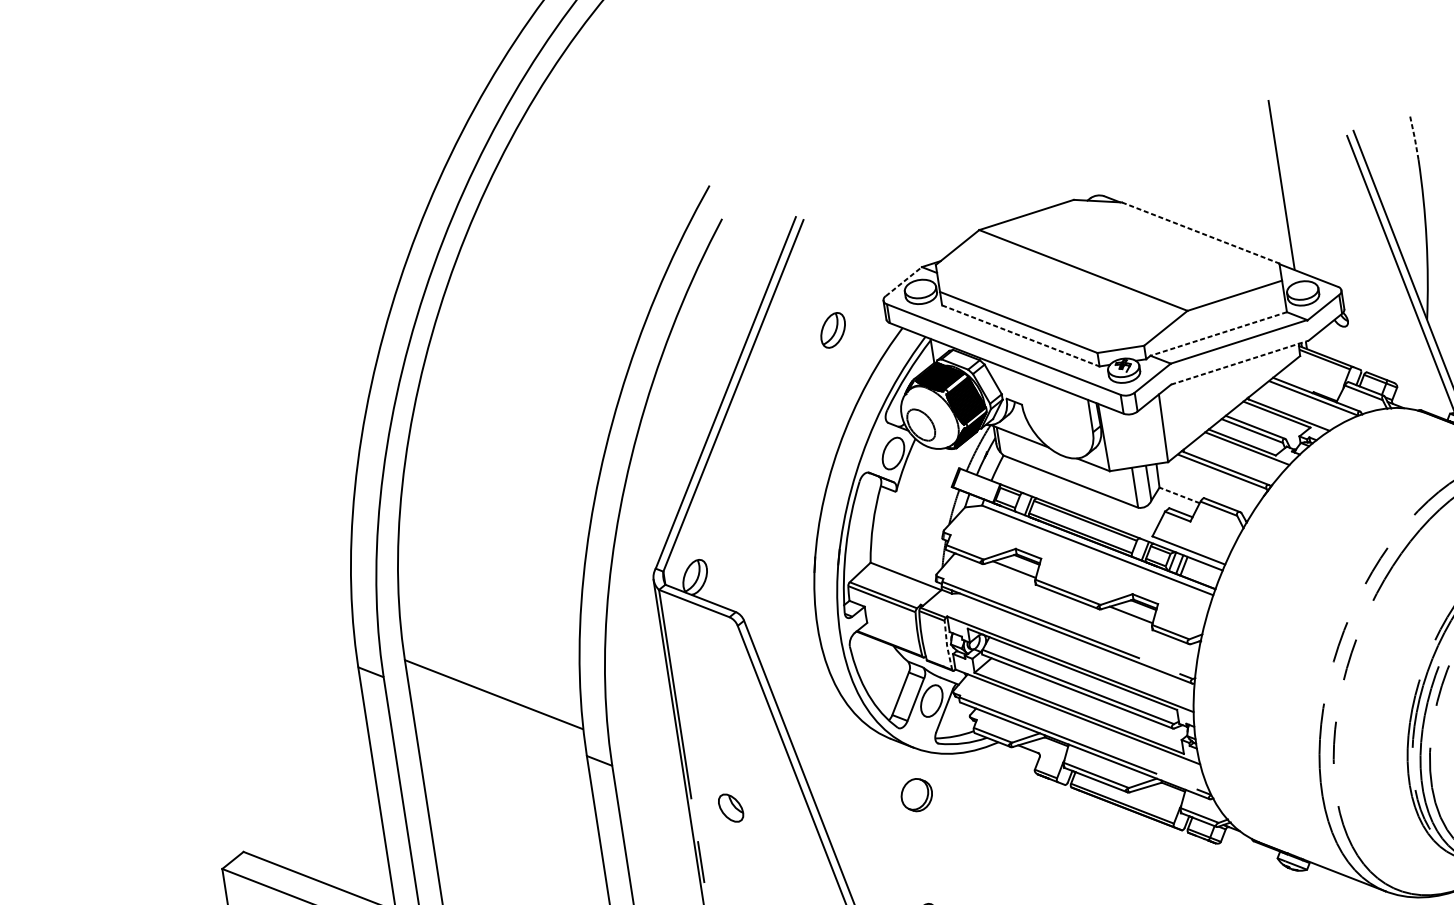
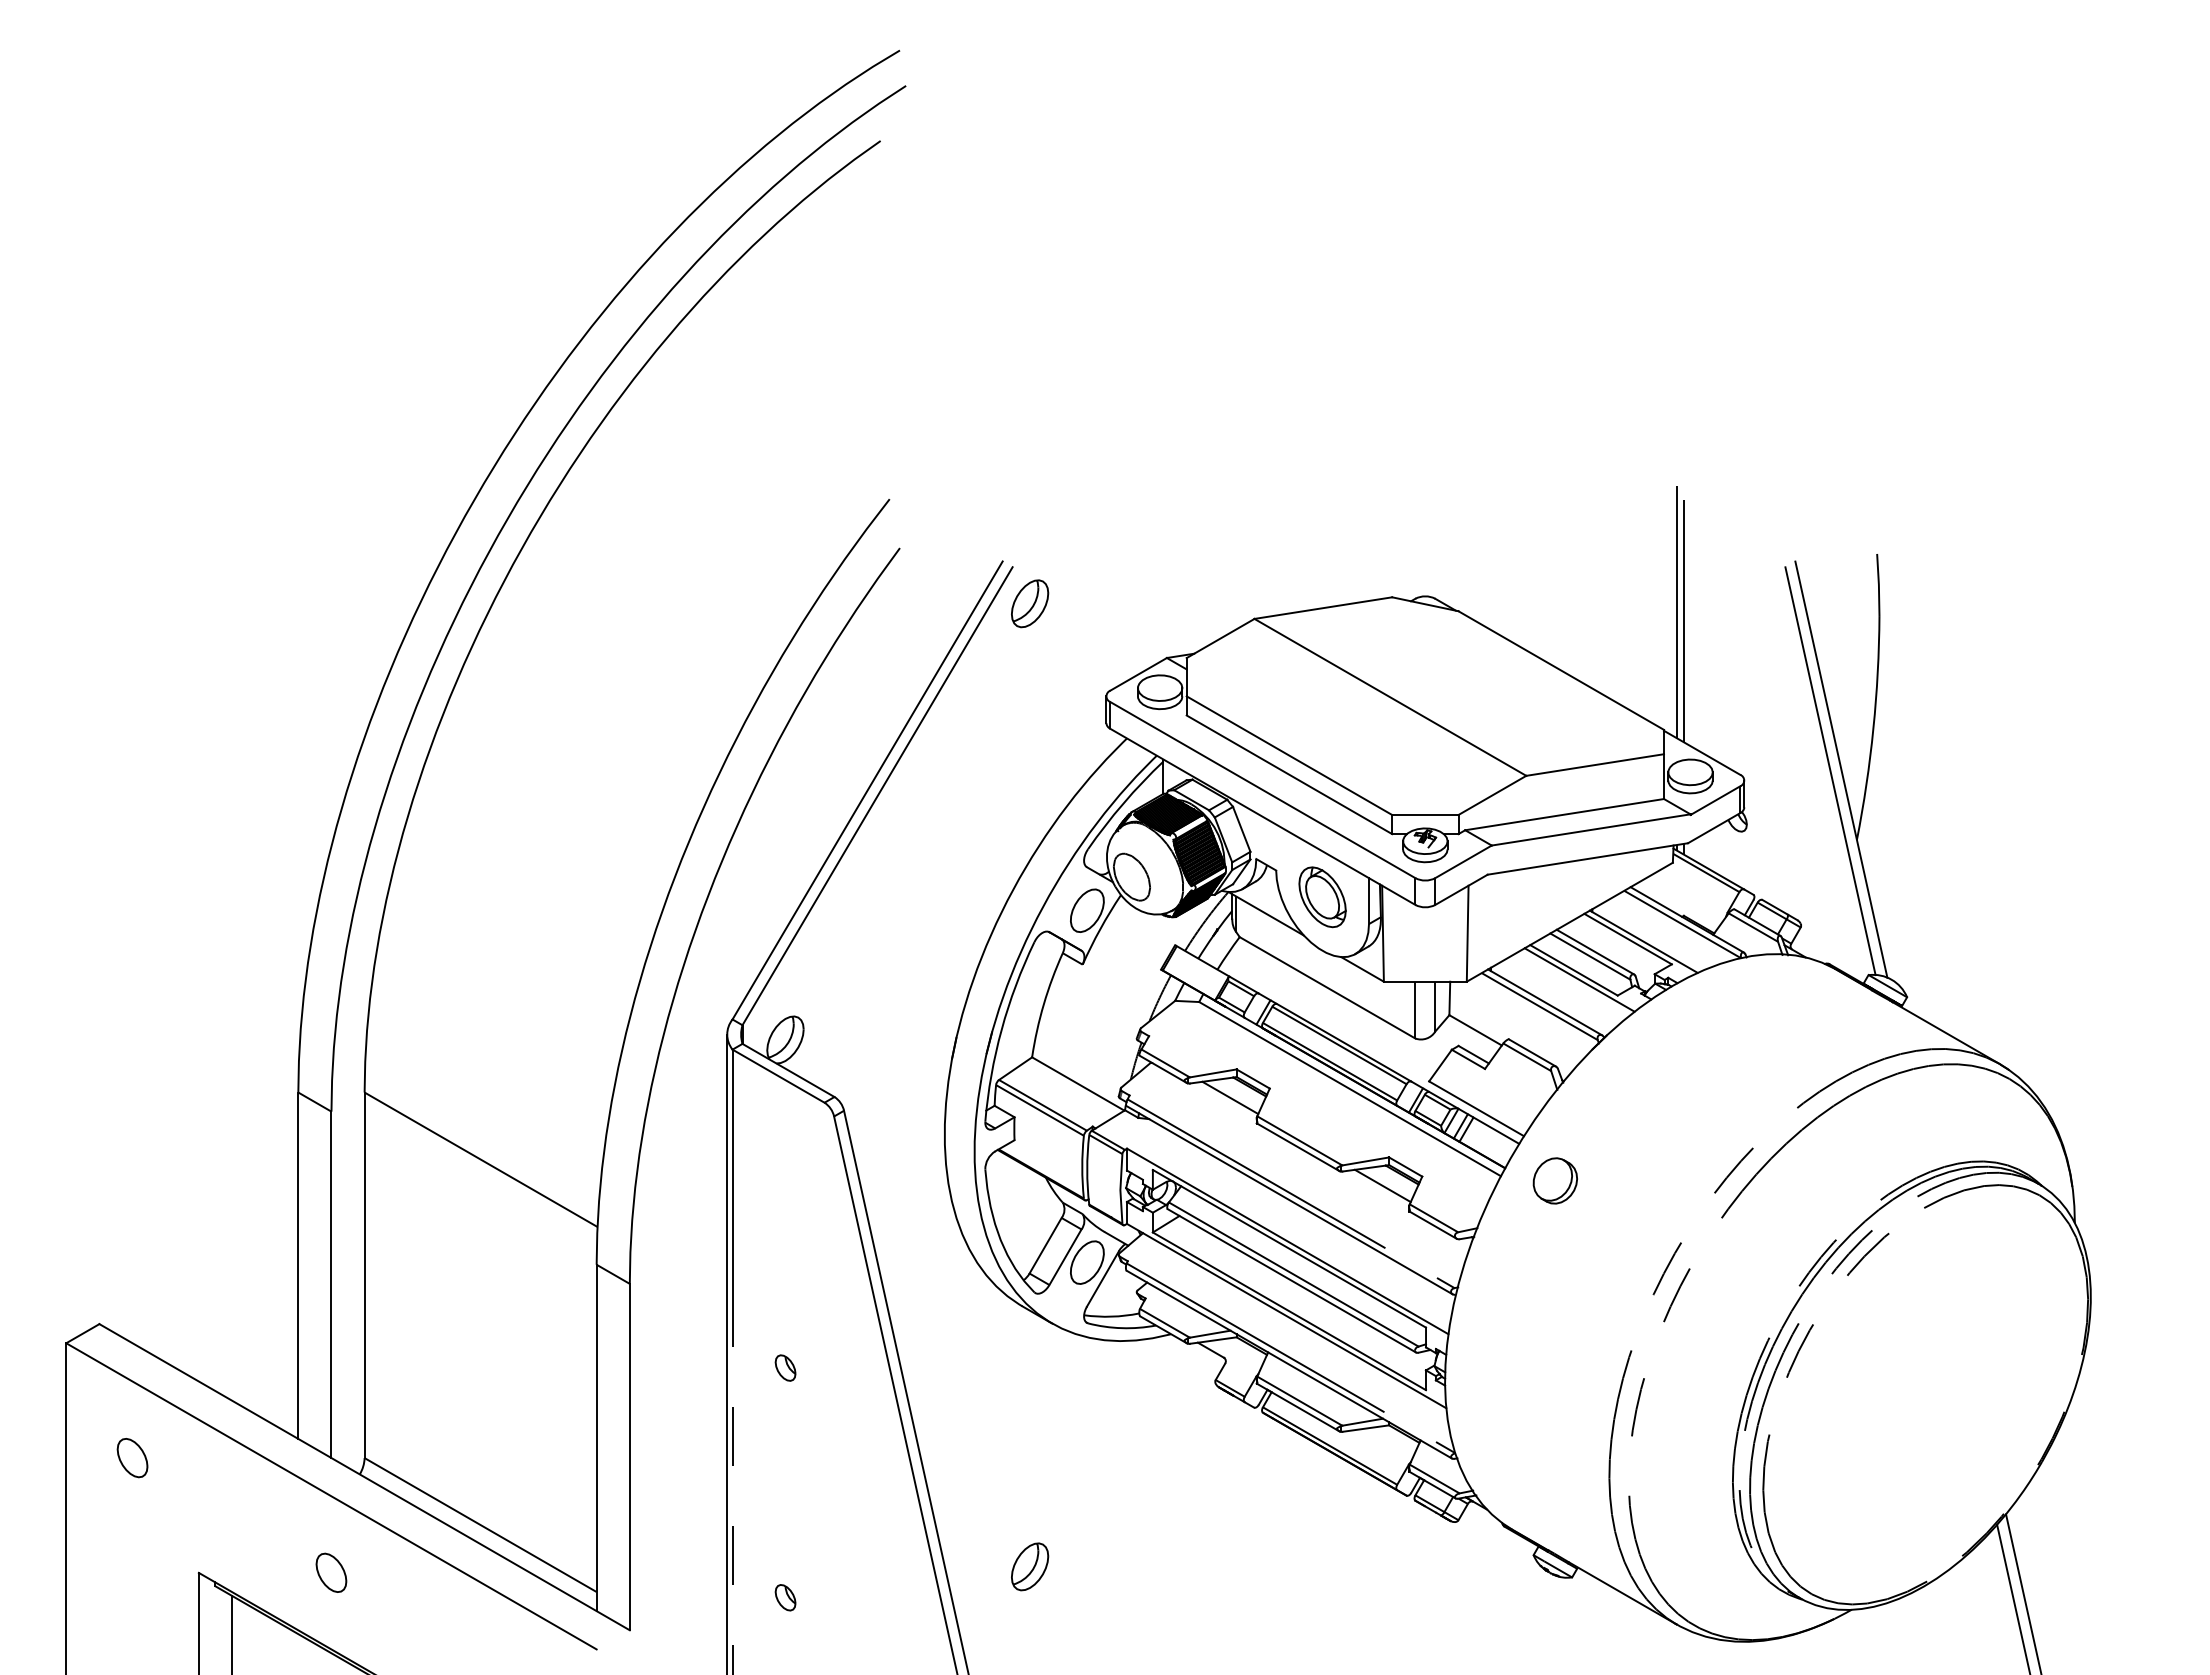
line: (1414, 137) -> (1878, 584), dashed -> solid
line: (1276, 178) -> (1677, 611), added
line: (1200, 232) -> (1561, 670), dashed -> solid
line: (903, 281) -> (1138, 674), dashed -> solid
part: (833, 330) -> (1030, 603), moved
line: (1218, 333) -> (1564, 814), dashed -> solid
line: (1020, 335) -> (1289, 774), dashed -> solid
line: (1240, 362) -> (1588, 858), dashed -> solid
part: (1057, 418) -> (1322, 897), added
line: (1179, 495) -> (1475, 1030), dashed -> solid
line: (947, 646) -> (1120, 1189), dashed -> solid
part: (916, 794) -> (1554, 1180), moved
part: (730, 807) -> (785, 1367), size x0.62

